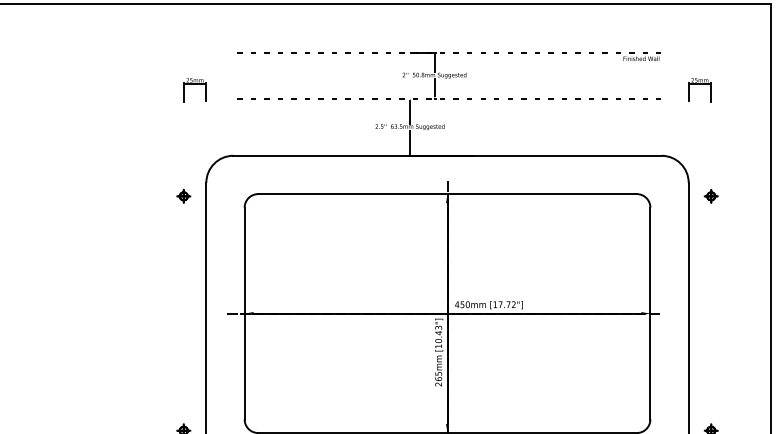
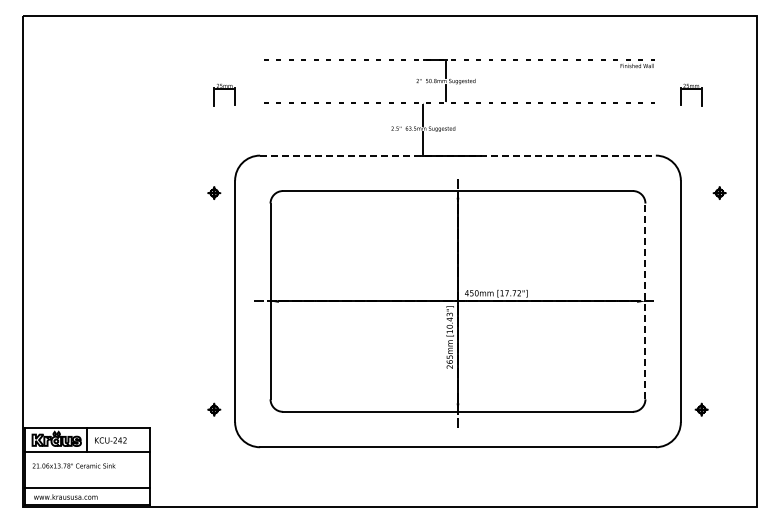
line: (448, 155) -> (458, 155), solid -> dashed
part: (711, 195) -> (719, 192), moved
line: (650, 313) -> (645, 301), solid -> dashed

